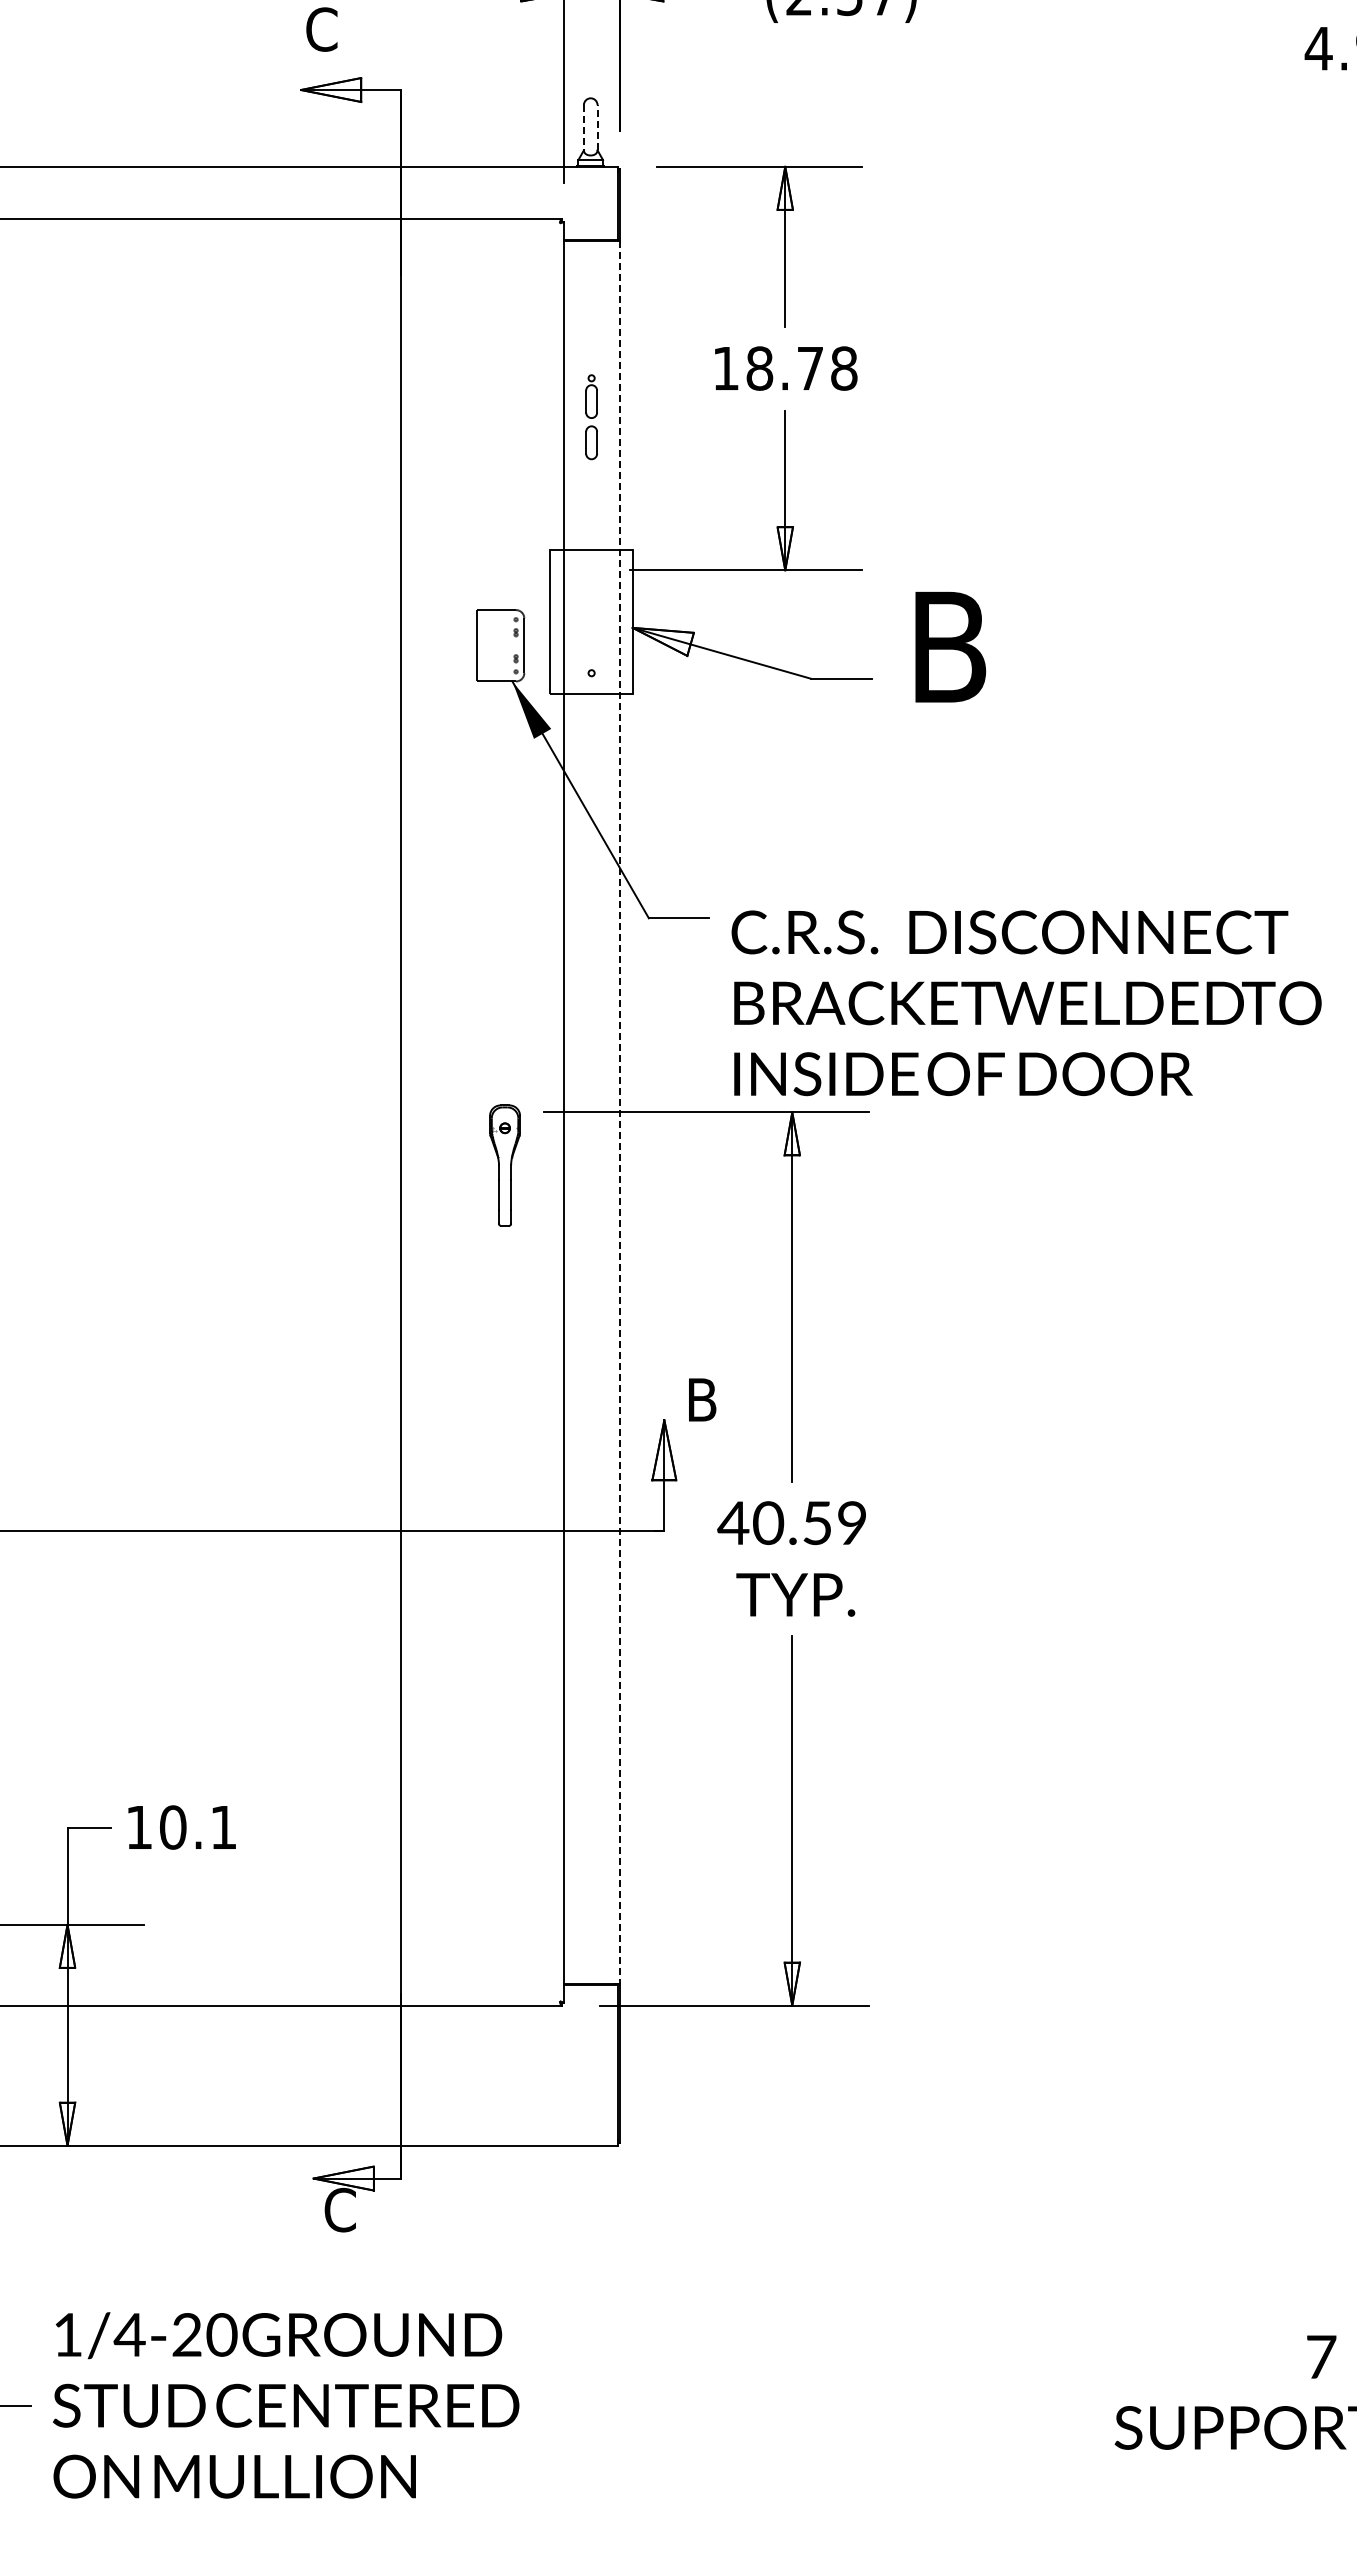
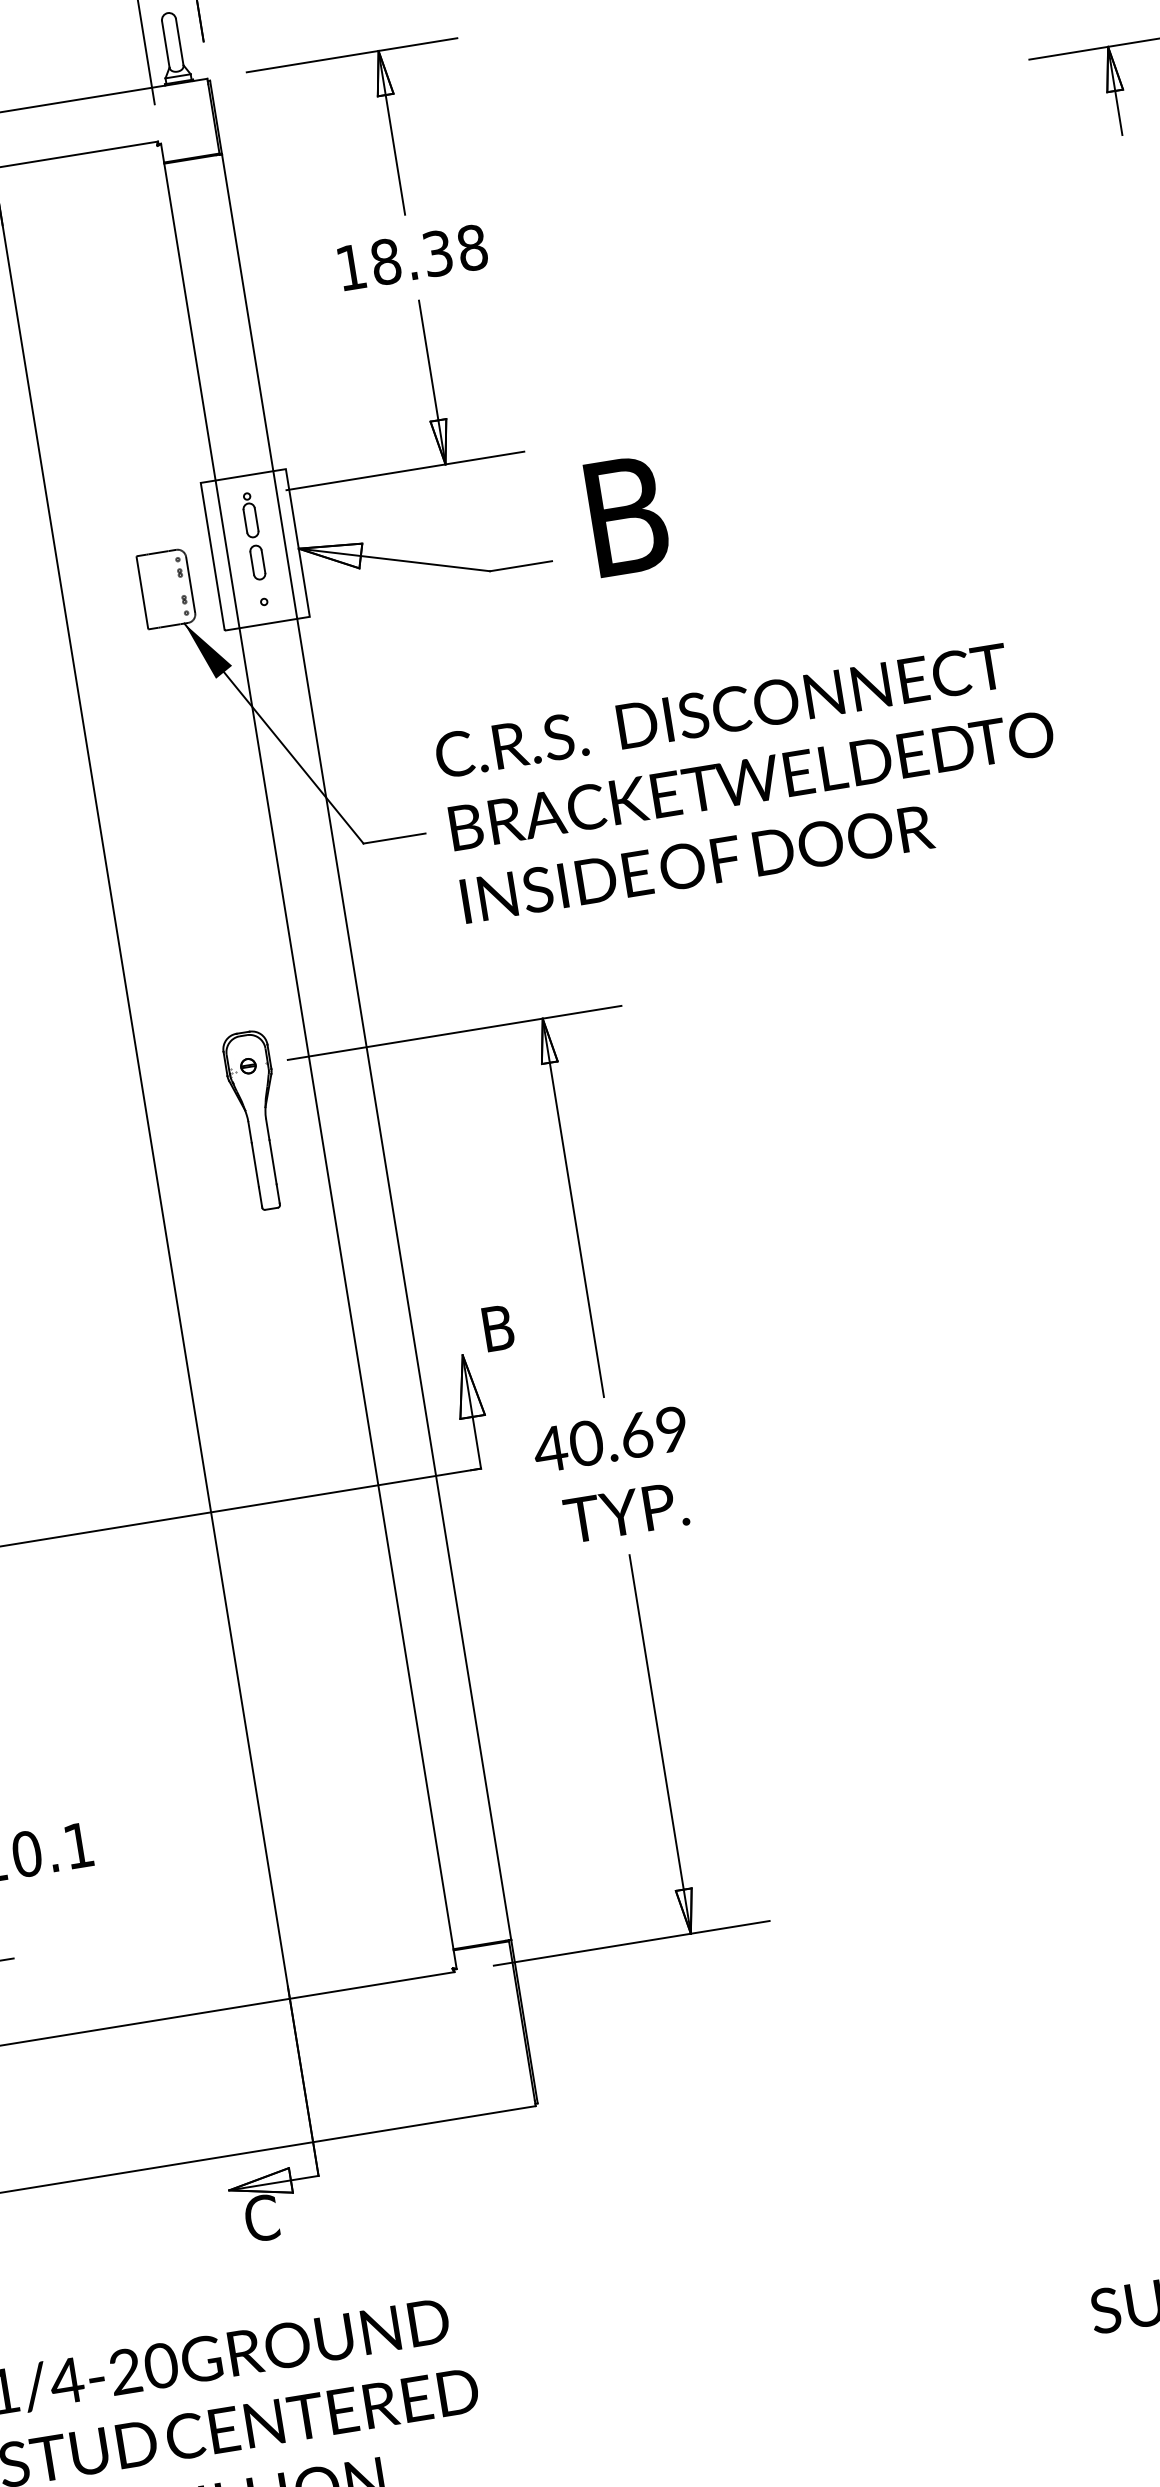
line: (583, 127) -> (165, 44), dashed -> solid
line: (597, 127) -> (179, 41), dashed -> solid
text: (810, 368) -> (437, 253), 18.78 -> 18.38
part: (591, 417) -> (253, 536), moved
text: (1026, 1003) -> (750, 781), moved
line: (620, 1112) -> (366, 1047), dashed -> solid
part: (504, 1165) -> (256, 1120), size x1.43
text: (817, 1523) -> (636, 1435), 40.59 -> 40.69

